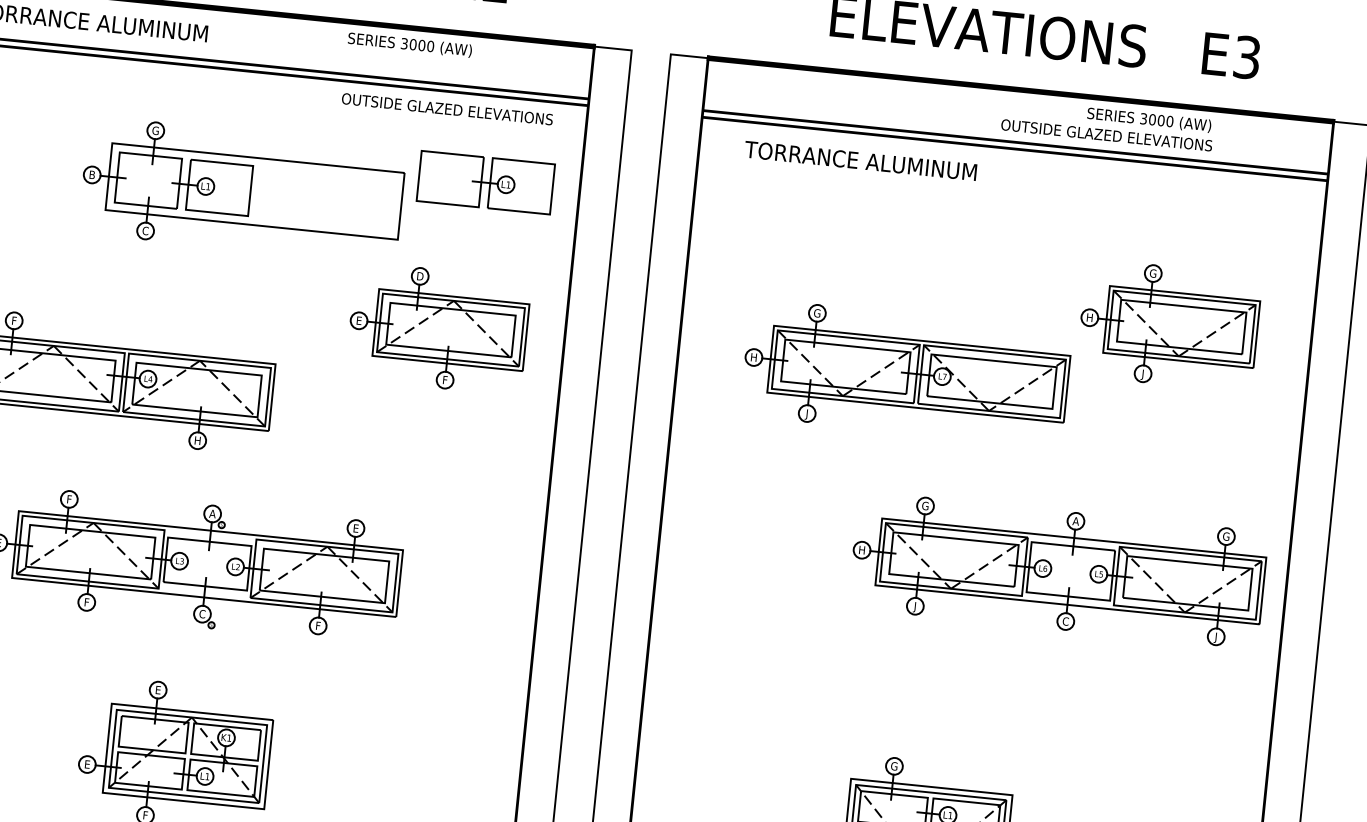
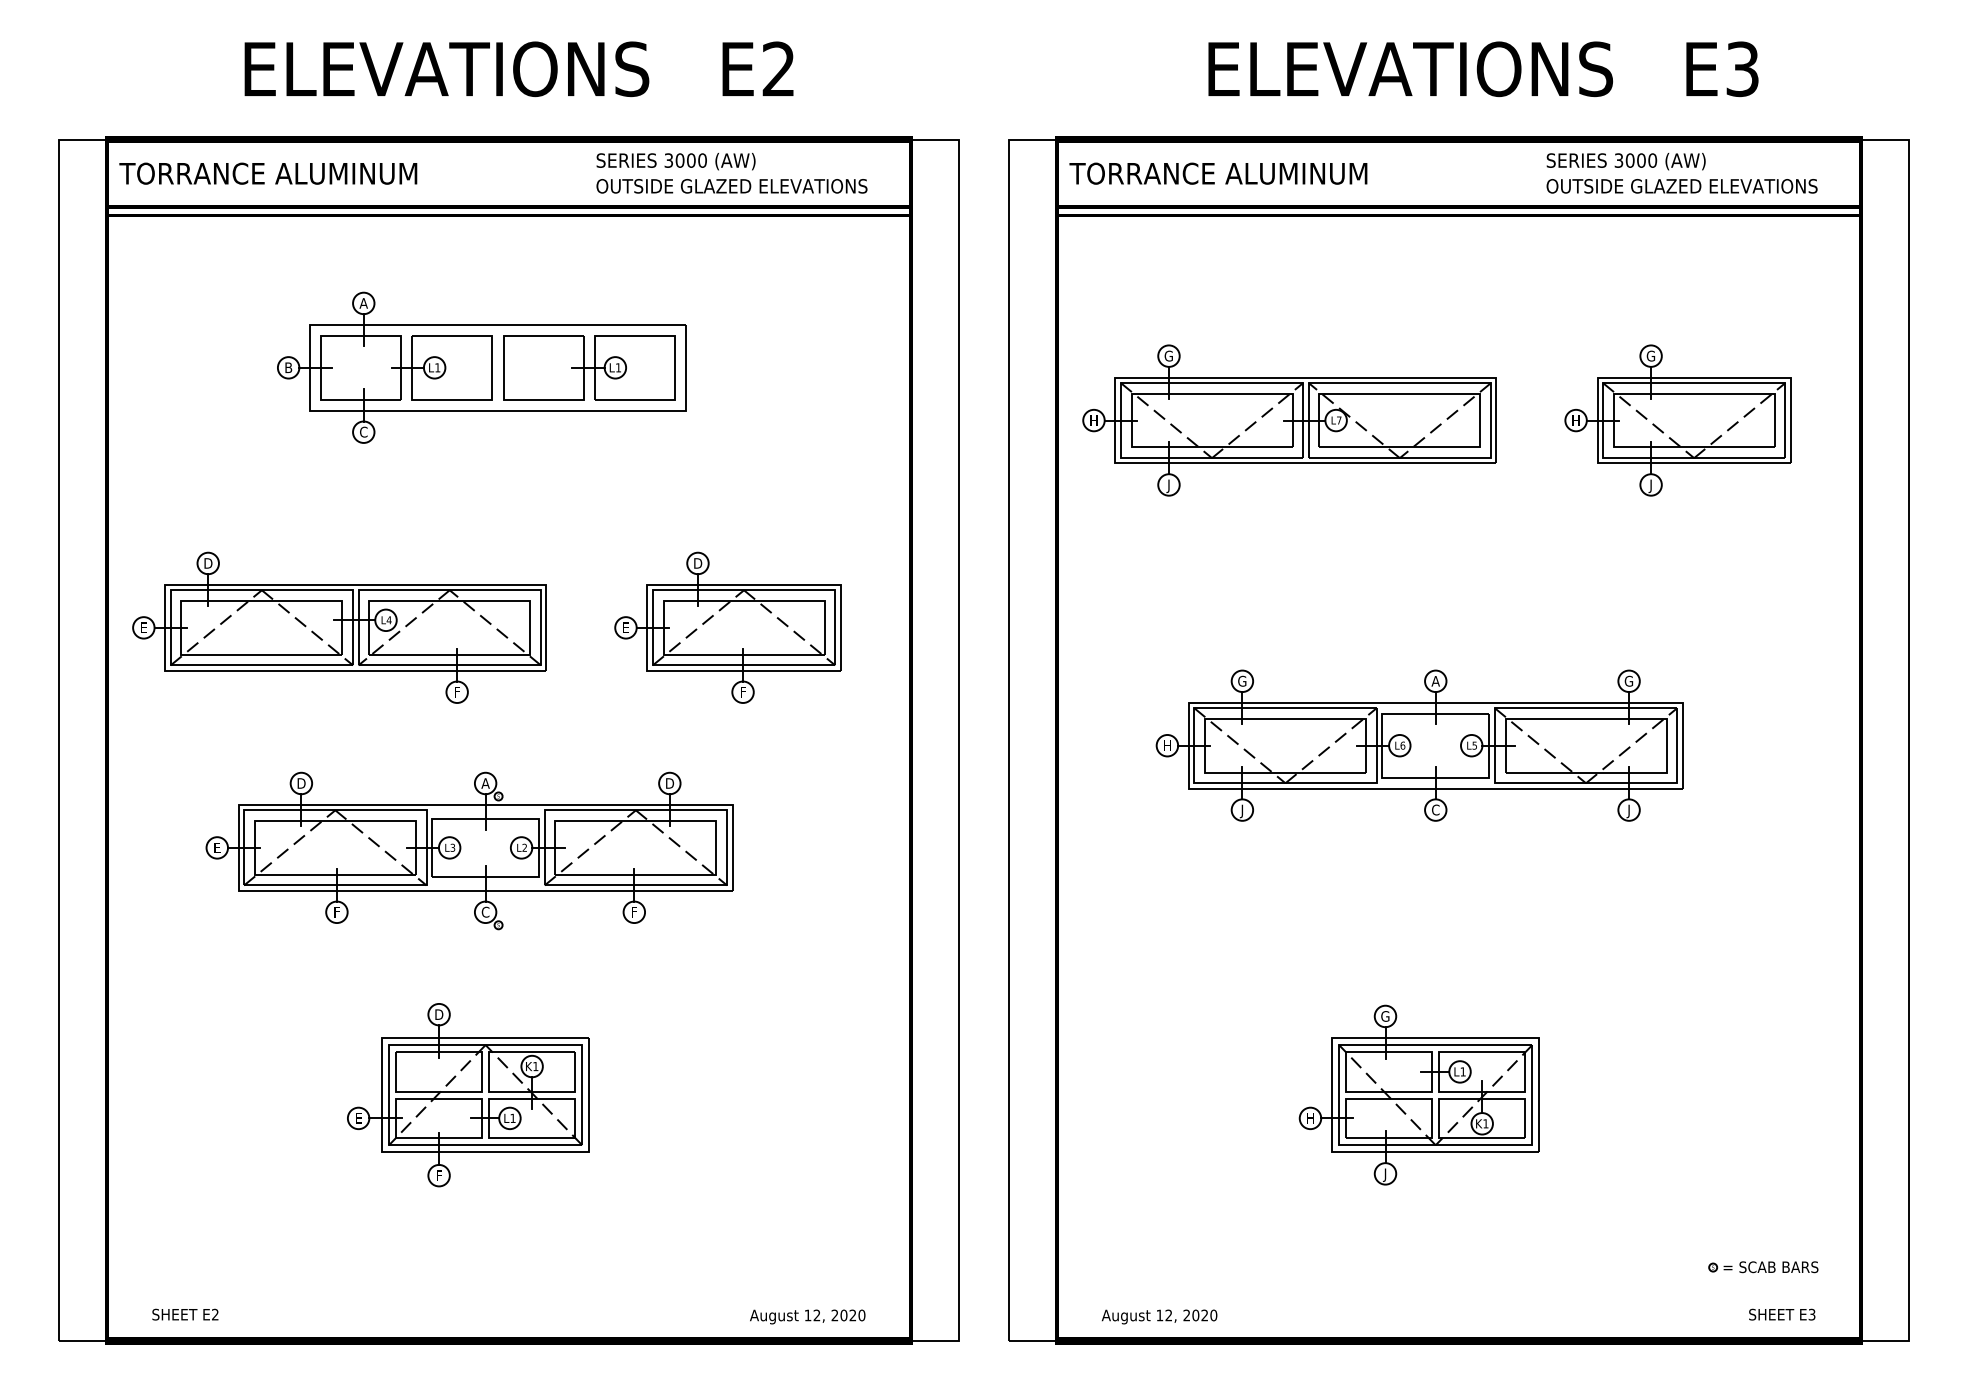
text: (447, 109) -> (731, 186), moved
text: (155, 130) -> (363, 303), G -> A
text: (1106, 135) -> (1681, 186), moved
text: (860, 160) -> (1218, 173), moved
part: (486, 182) -> (589, 367), moved
text: (14, 320) -> (208, 563), F -> D
part: (438, 328) -> (727, 627), moved
part: (906, 372) -> (1289, 420), moved
text: (197, 440) -> (457, 692), H -> F
text: (69, 499) -> (301, 783), F -> D
text: (356, 528) -> (670, 783), E -> D
part: (1058, 569) -> (1419, 745), moved
text: (158, 690) -> (439, 1014), E -> D

